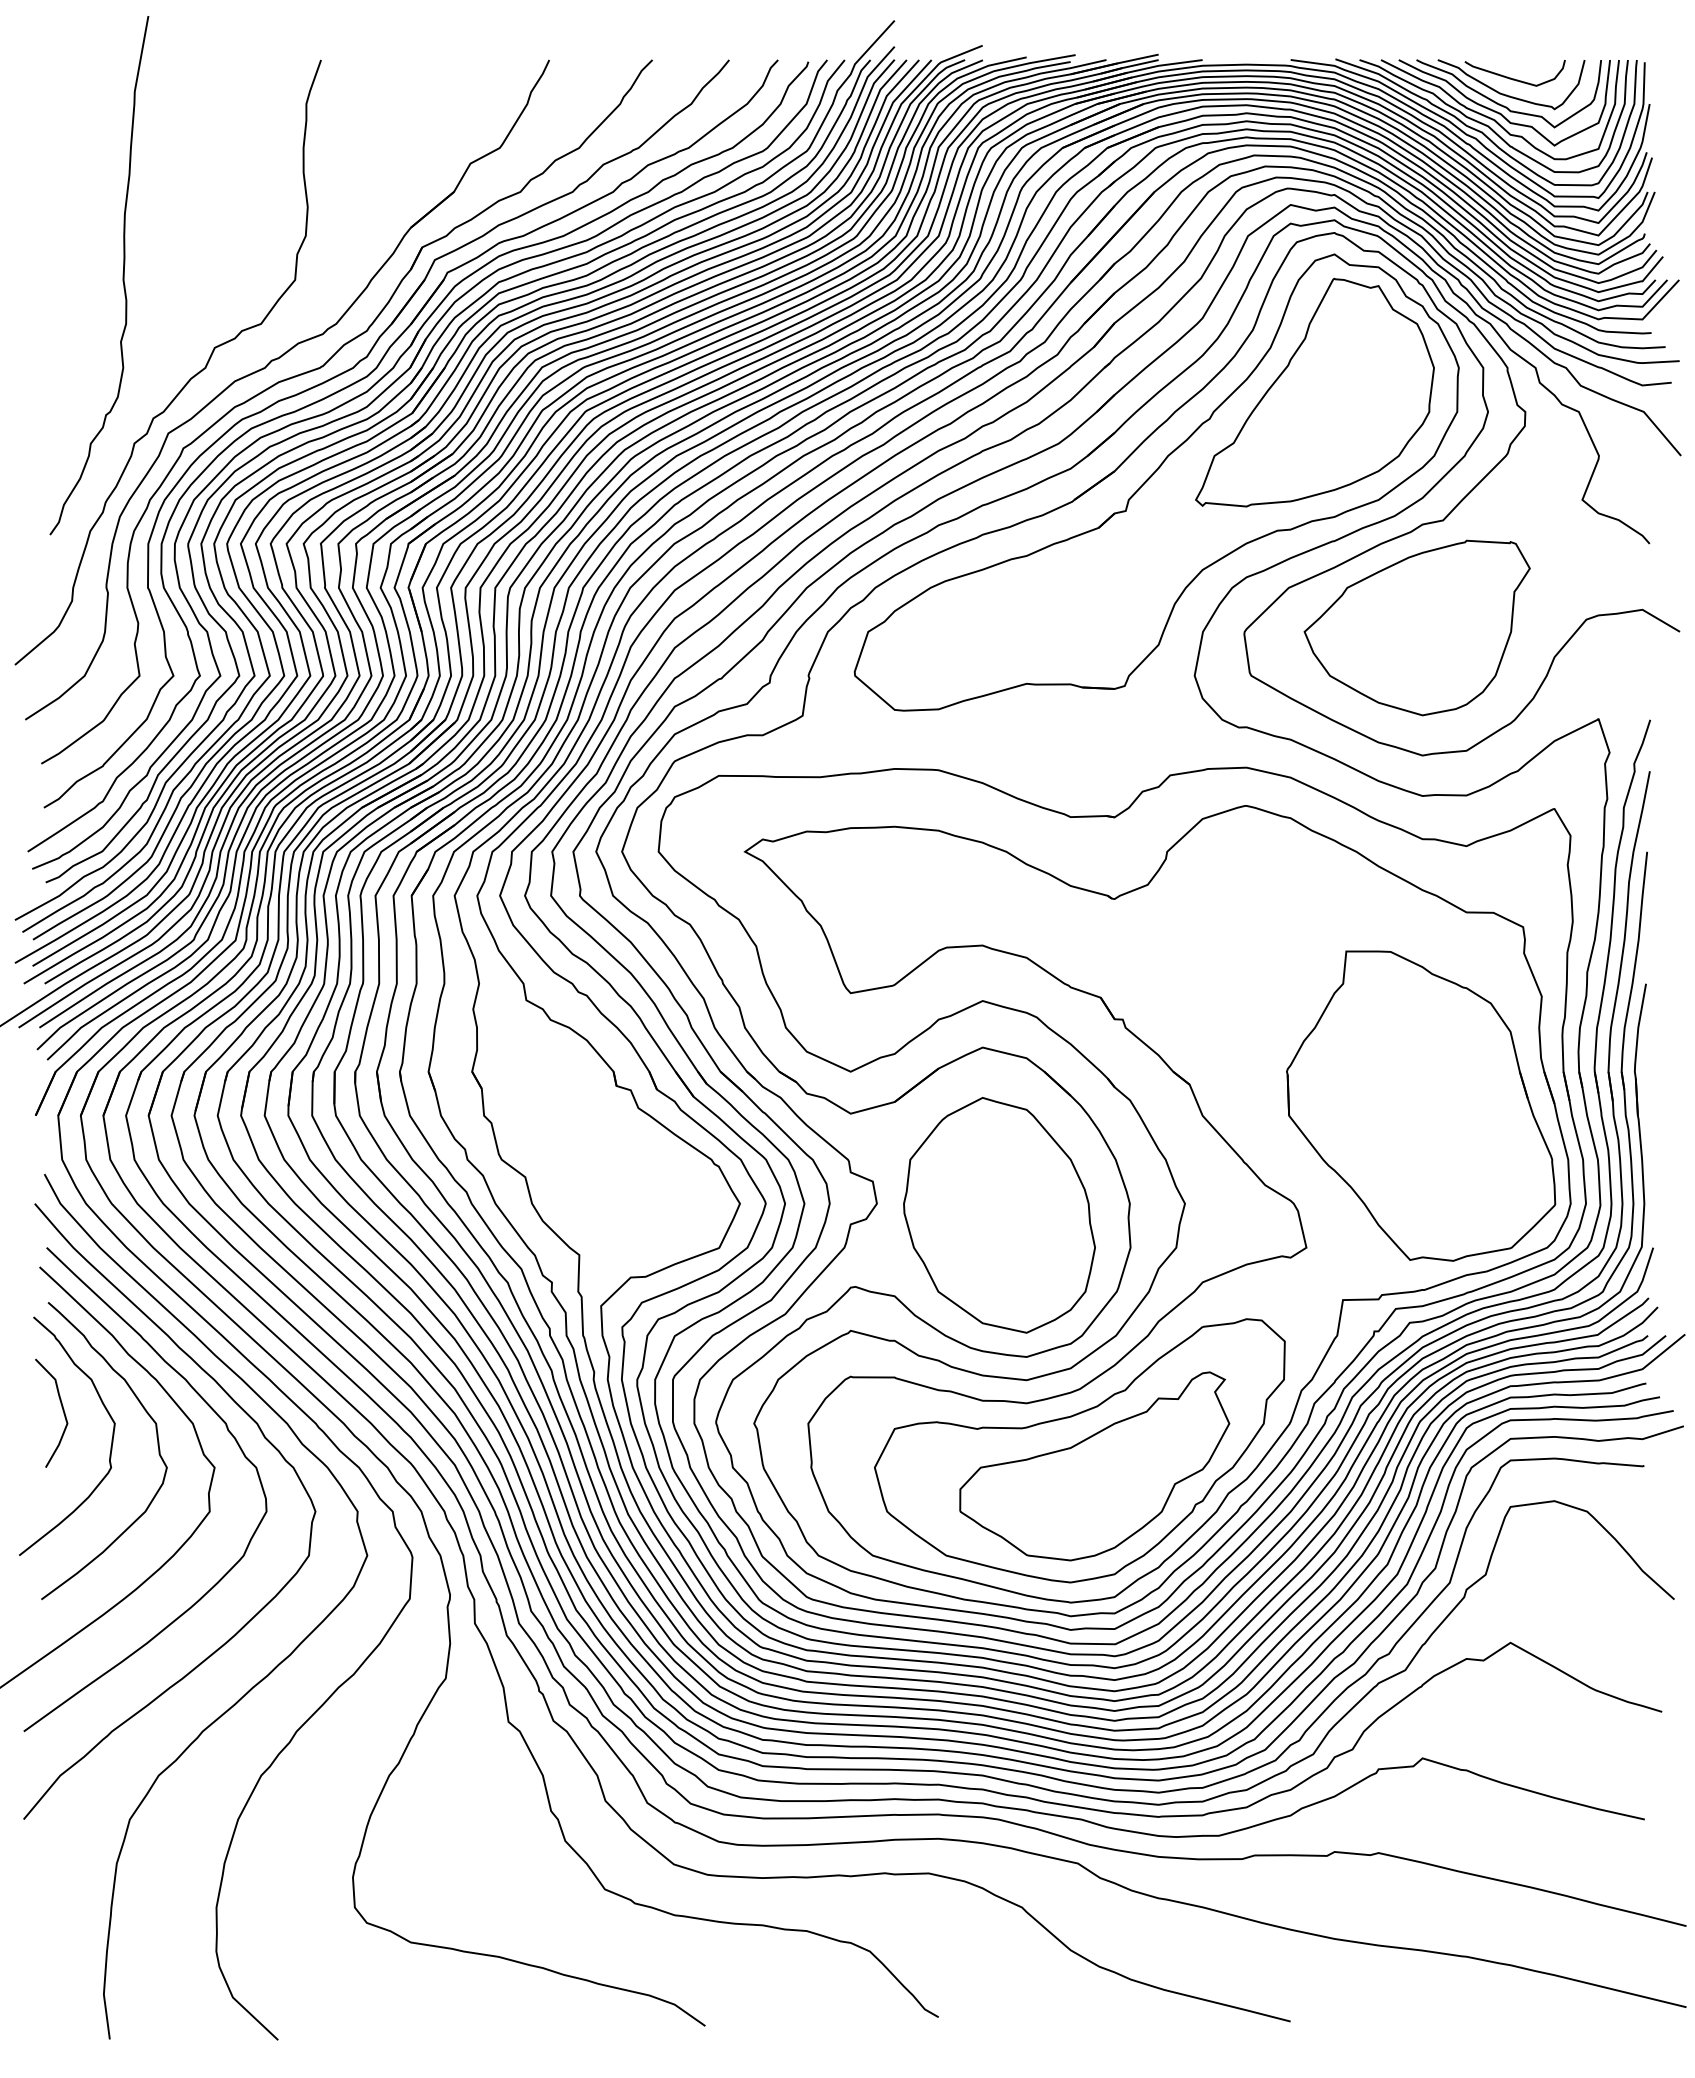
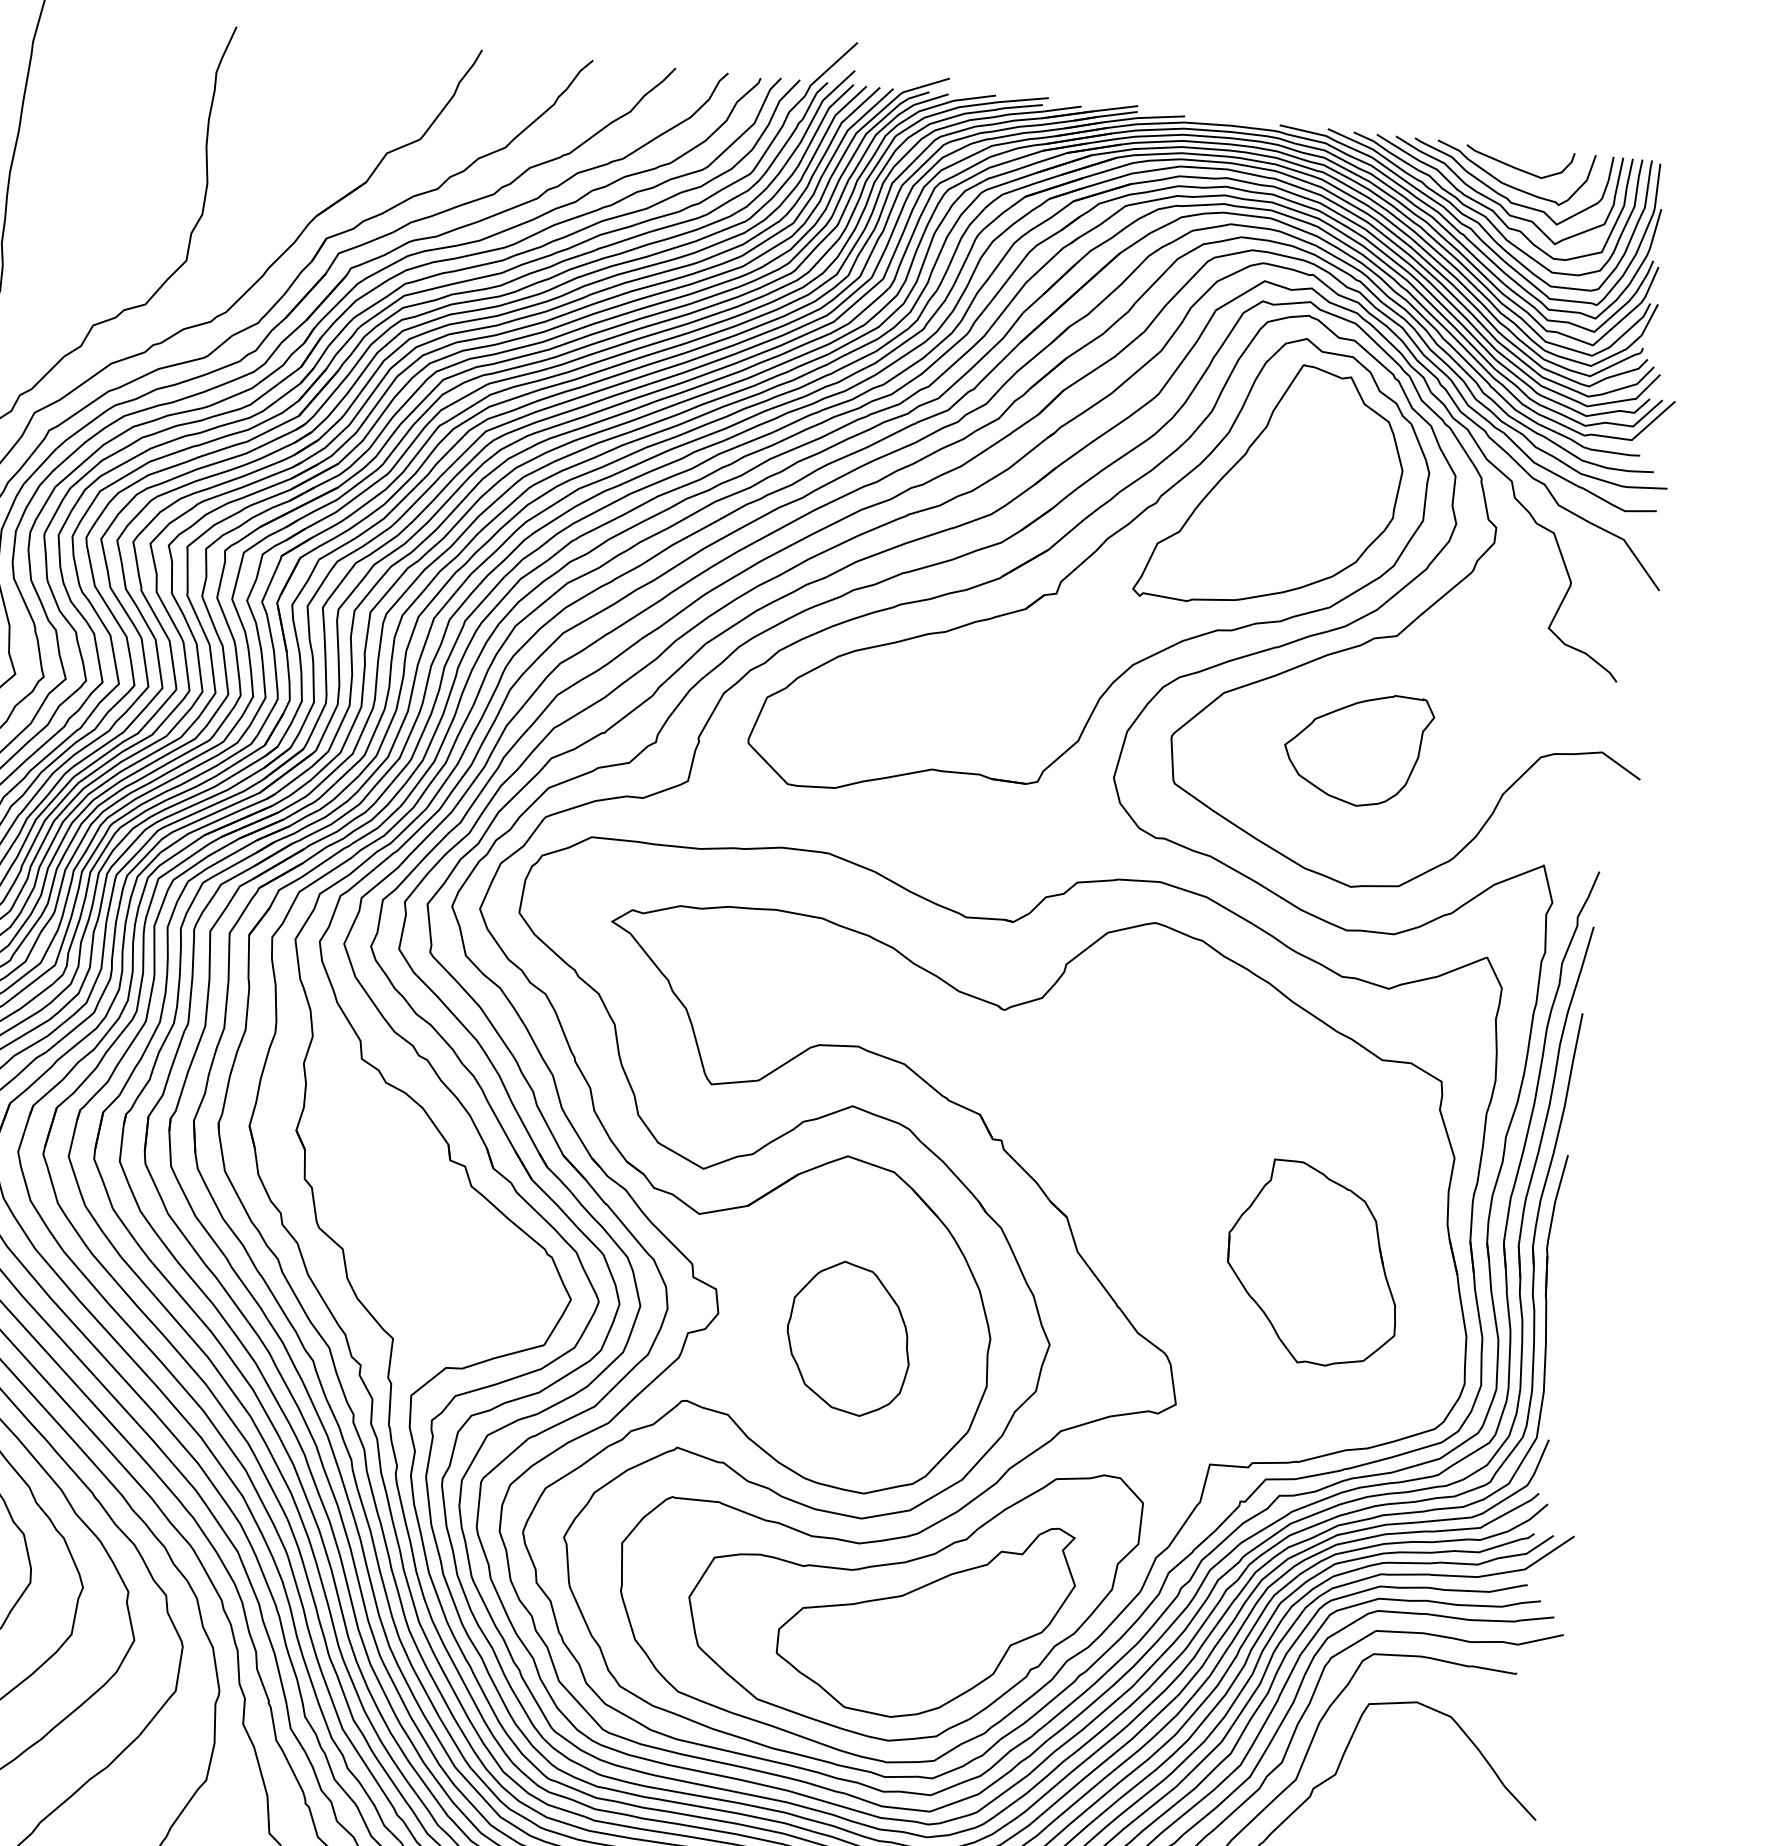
part: (1416, 627) -> (1357, 748), size x0.6
part: (1421, 1105) -> (1314, 1263), size x0.6
part: (999, 1215) -> (848, 1338), size x0.6

